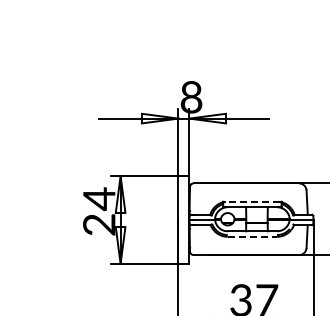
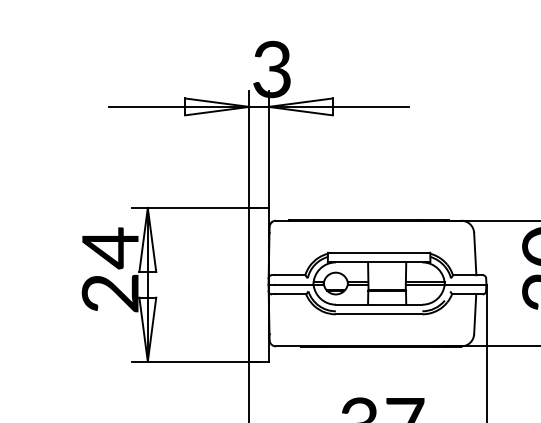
text: (191, 97) -> (272, 69), 8 -> 3
line: (251, 201) -> (377, 252), dashed -> solid
line: (252, 236) -> (379, 313), dashed -> solid

